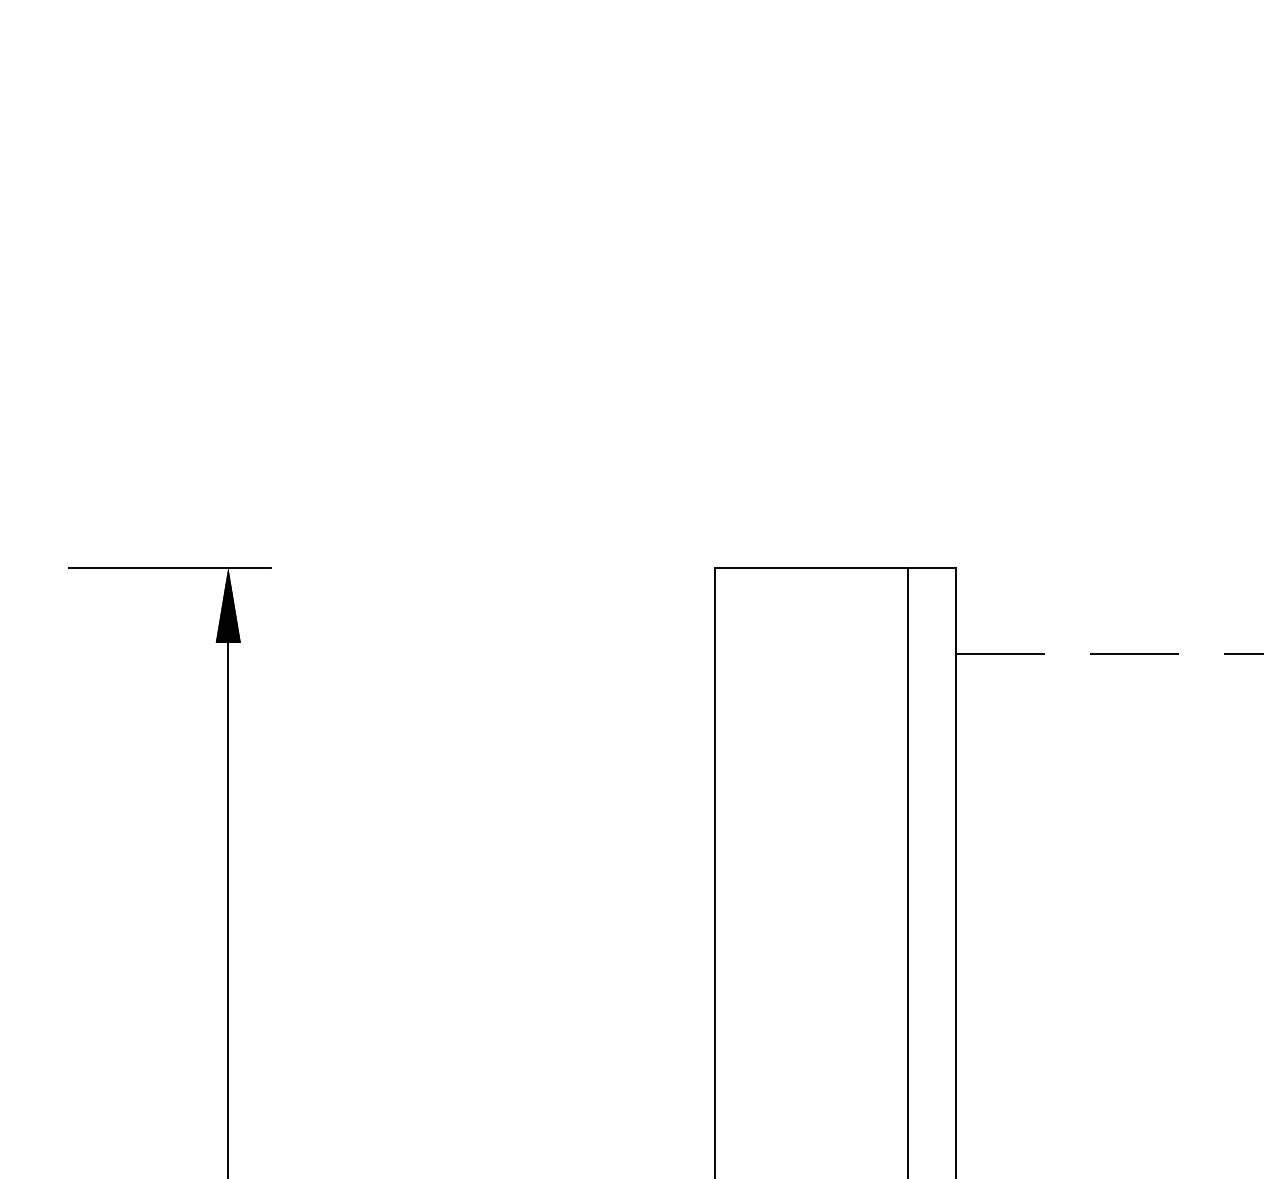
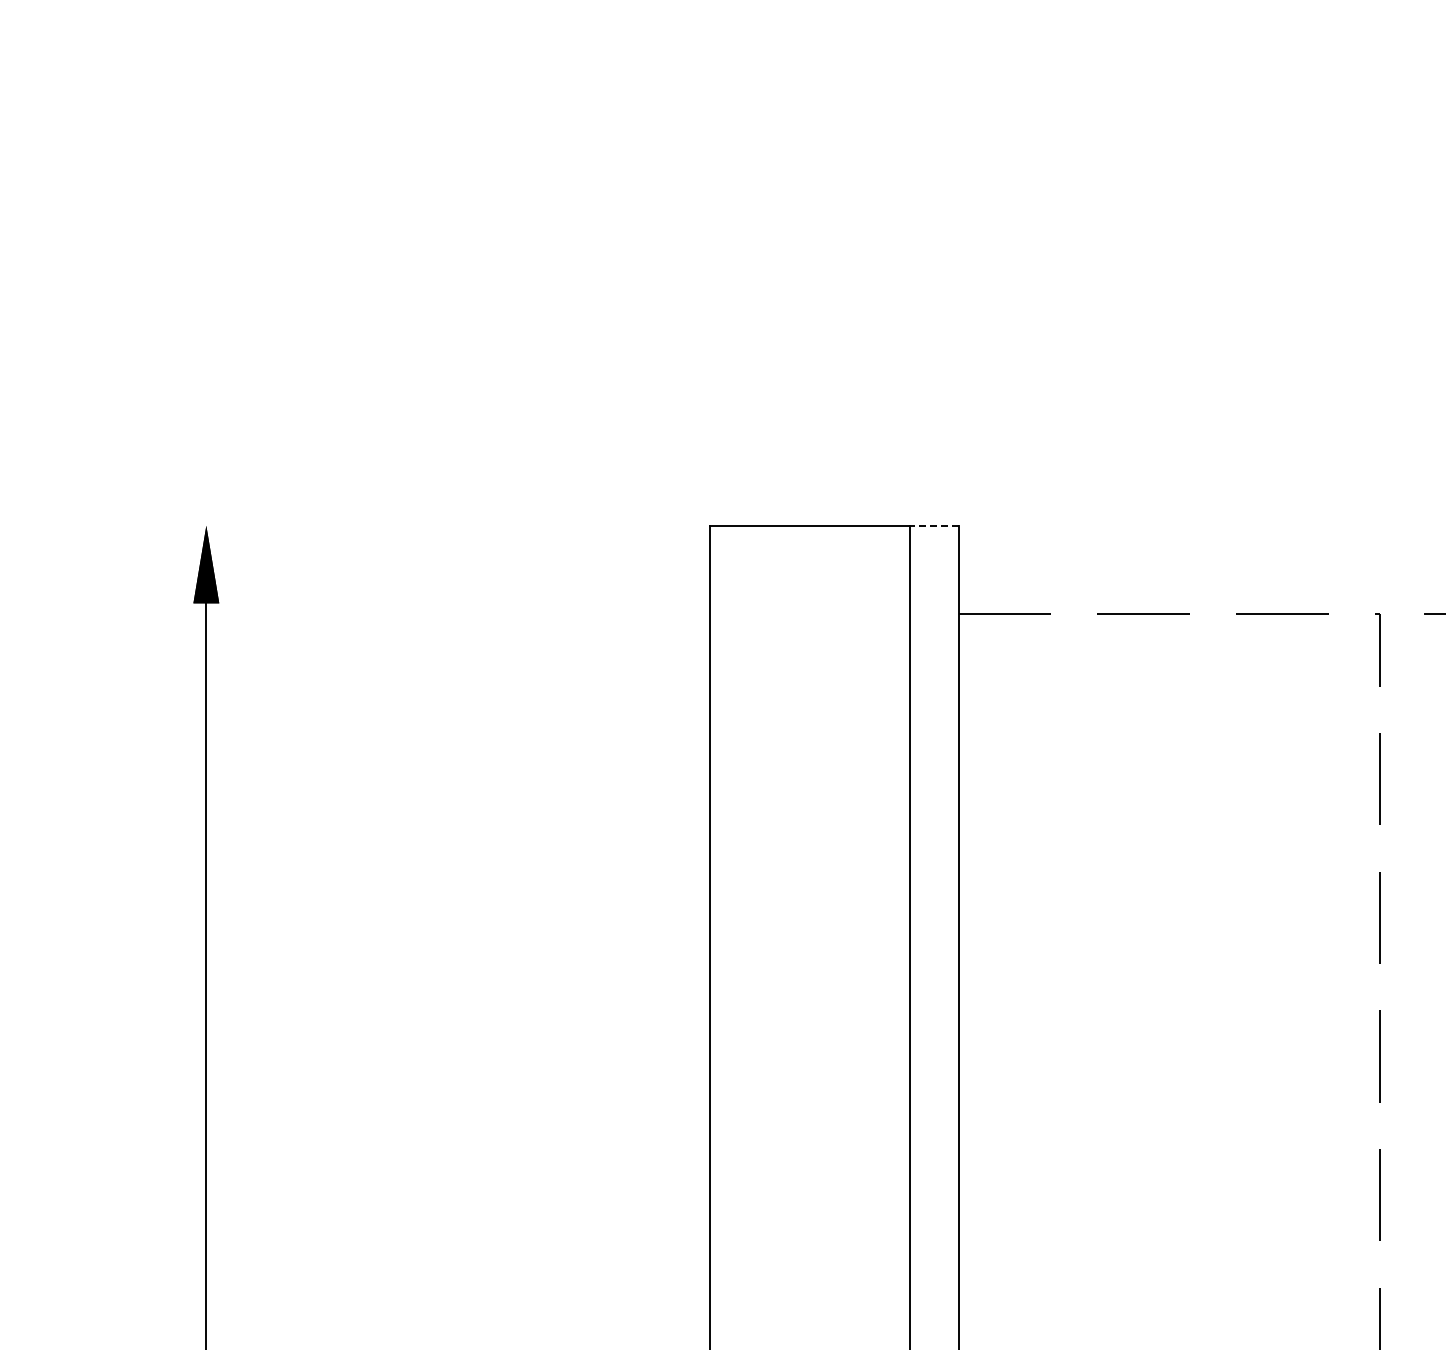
line: (169, 567) -> (145, 525), removed
line: (931, 567) -> (933, 525), solid -> dashed

